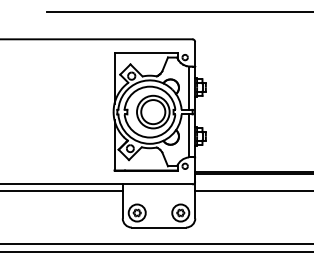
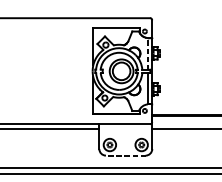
line: (189, 88) -> (148, 54), solid -> dashed
line: (158, 227) -> (125, 155), solid -> dashed

